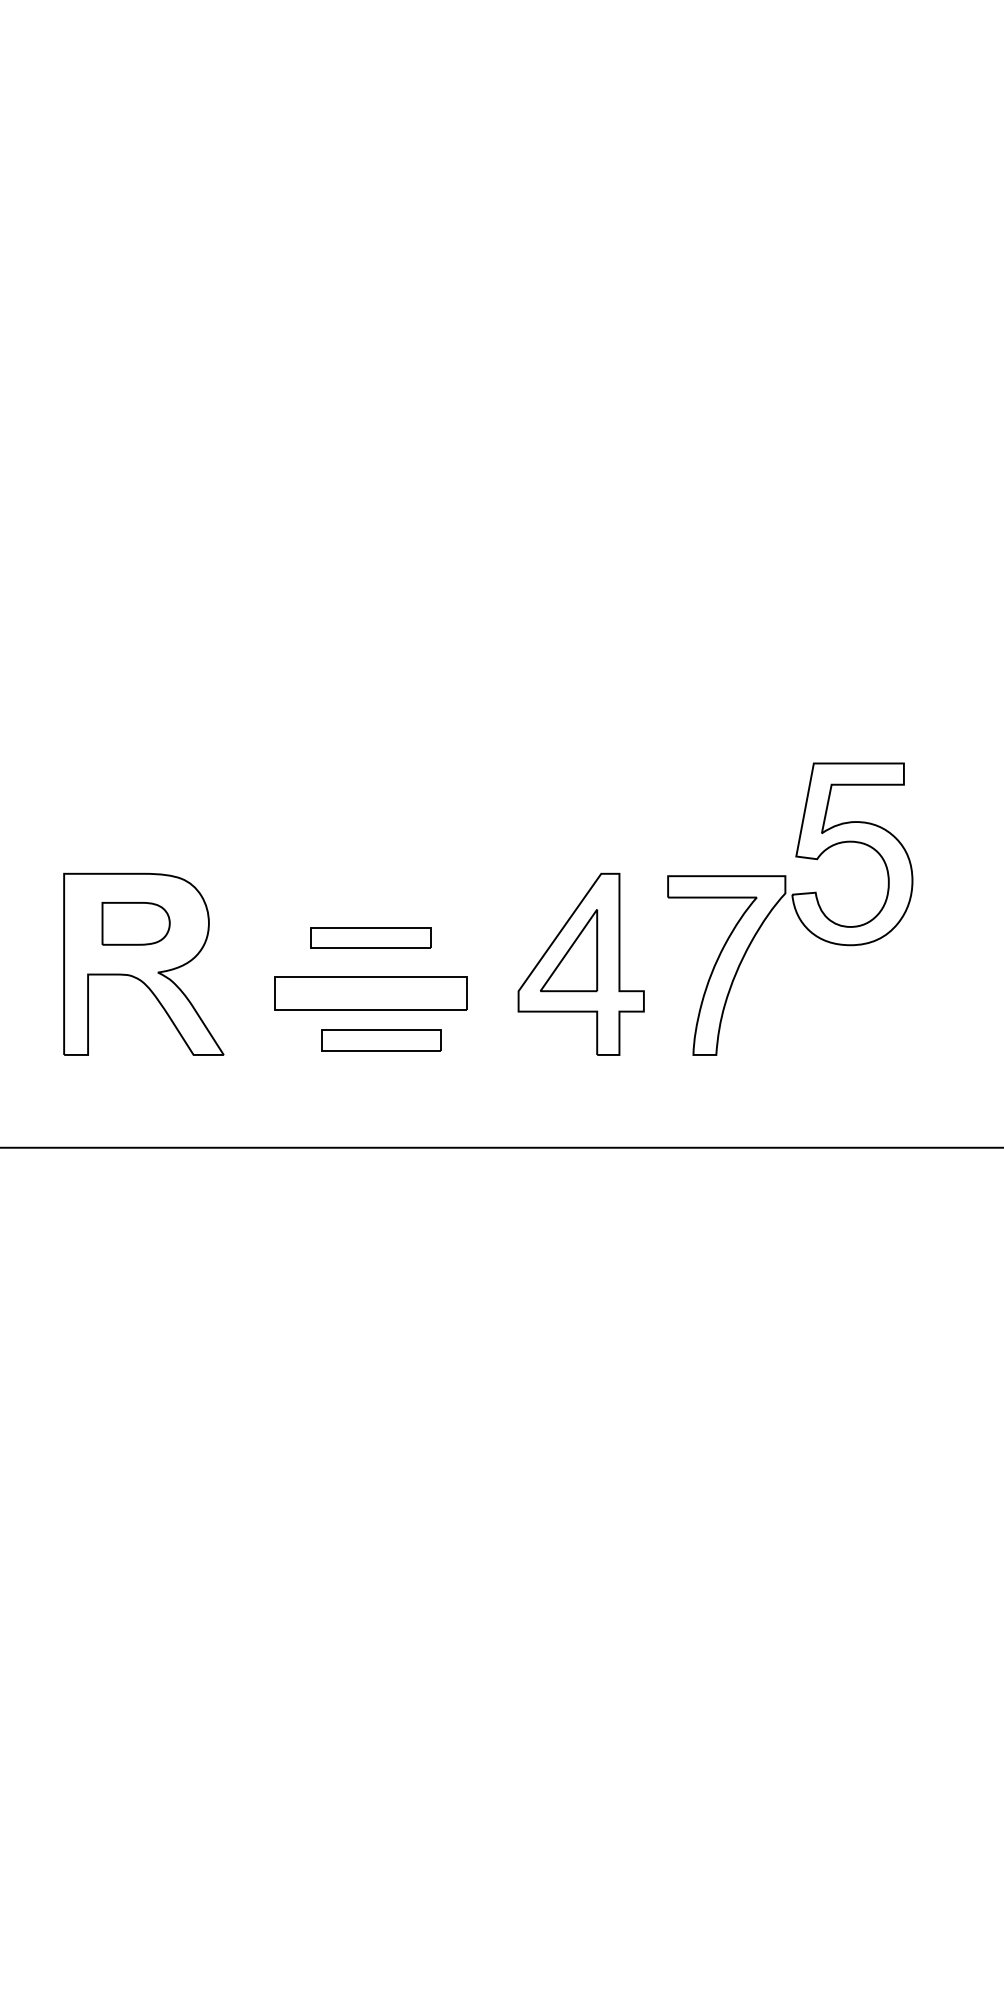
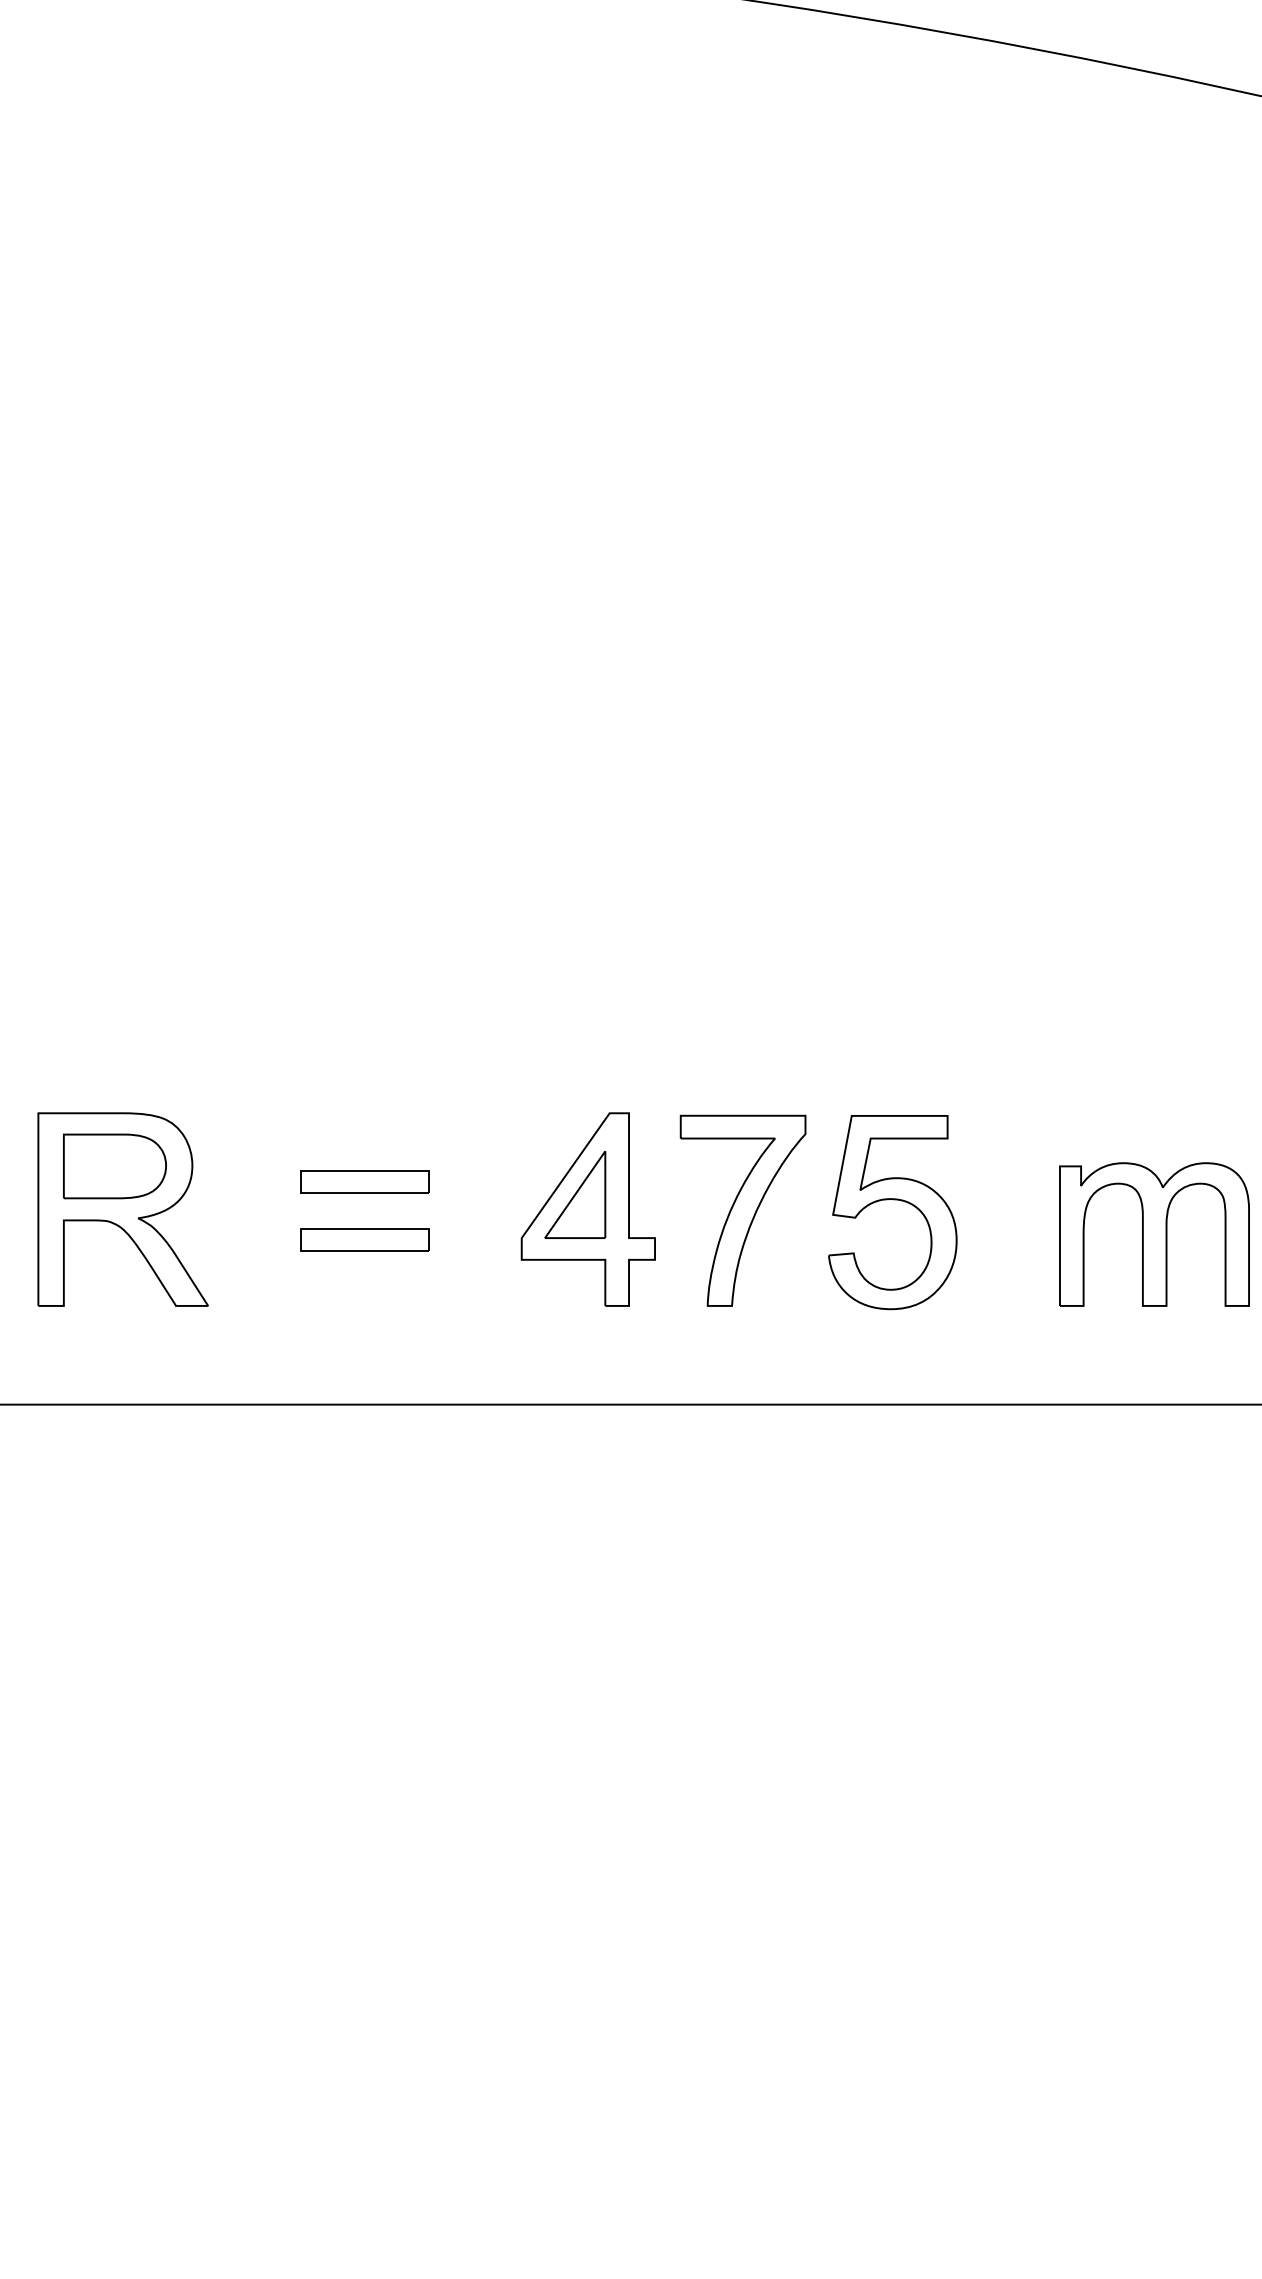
part: (853, 843) -> (893, 1200), moved
part: (135, 923) -> (114, 1166), size x1.43
part: (370, 992) -> (364, 1239), size x0.62
part: (381, 1040) -> (375, 1290), removed

